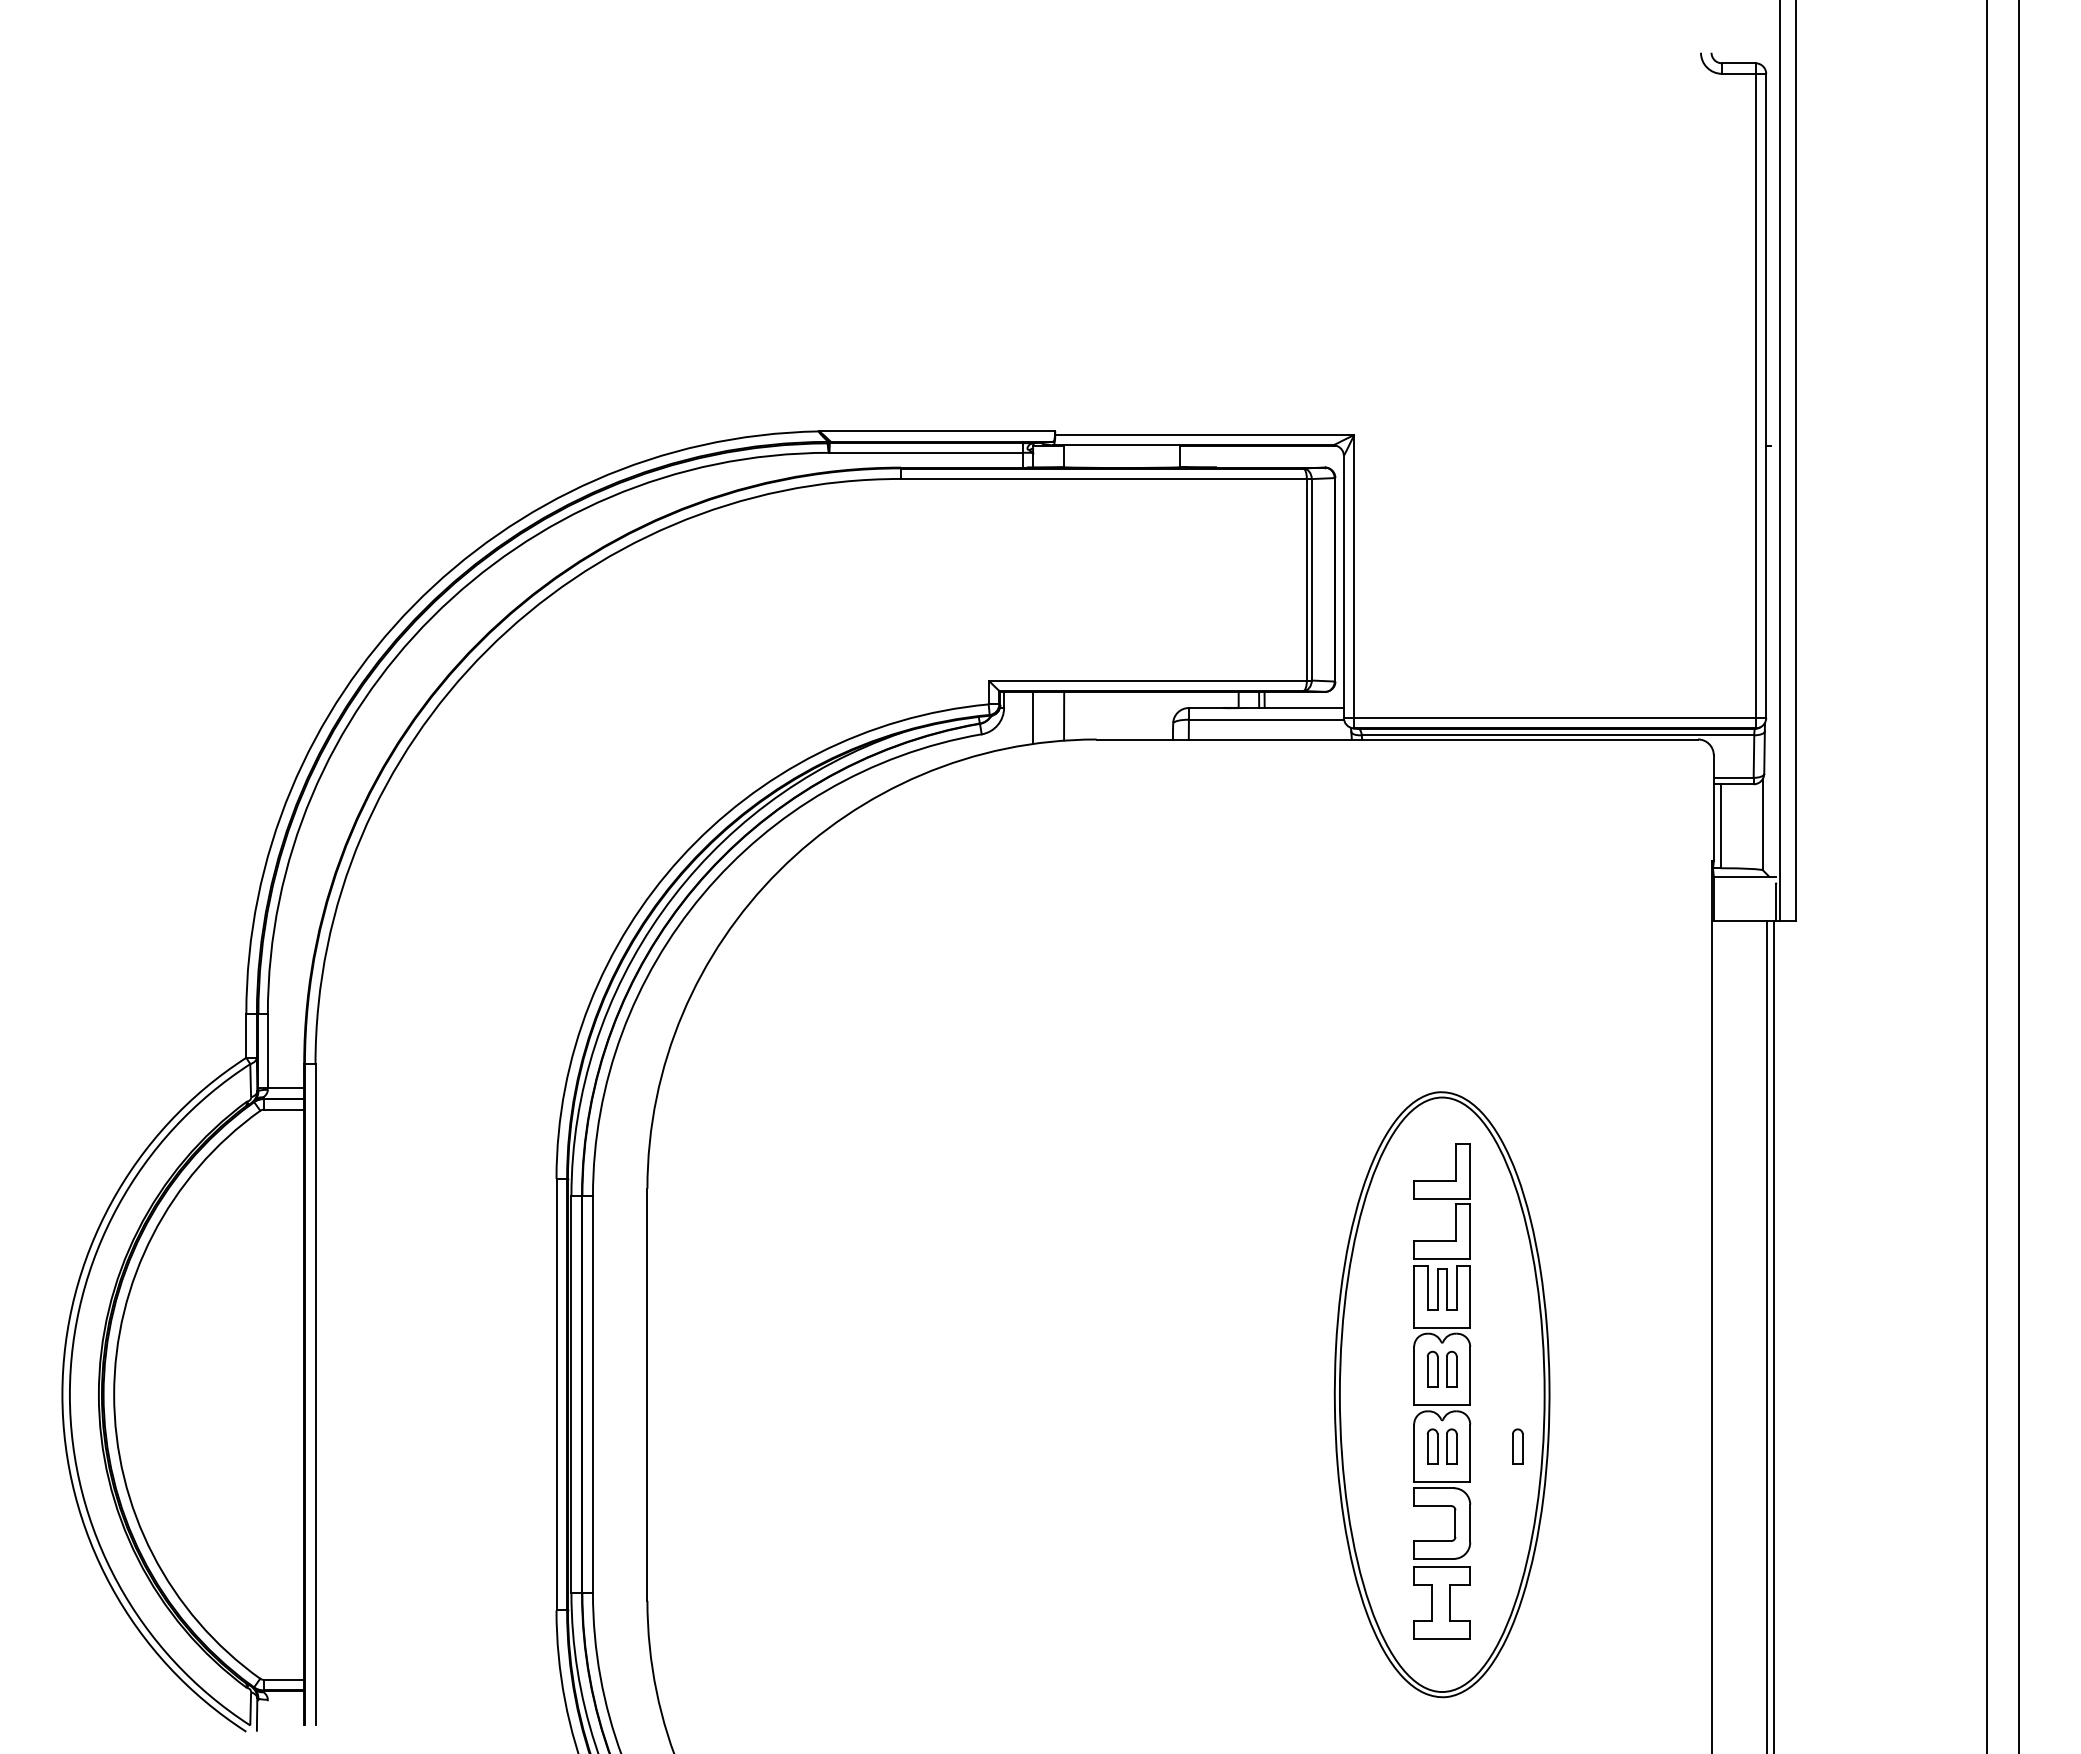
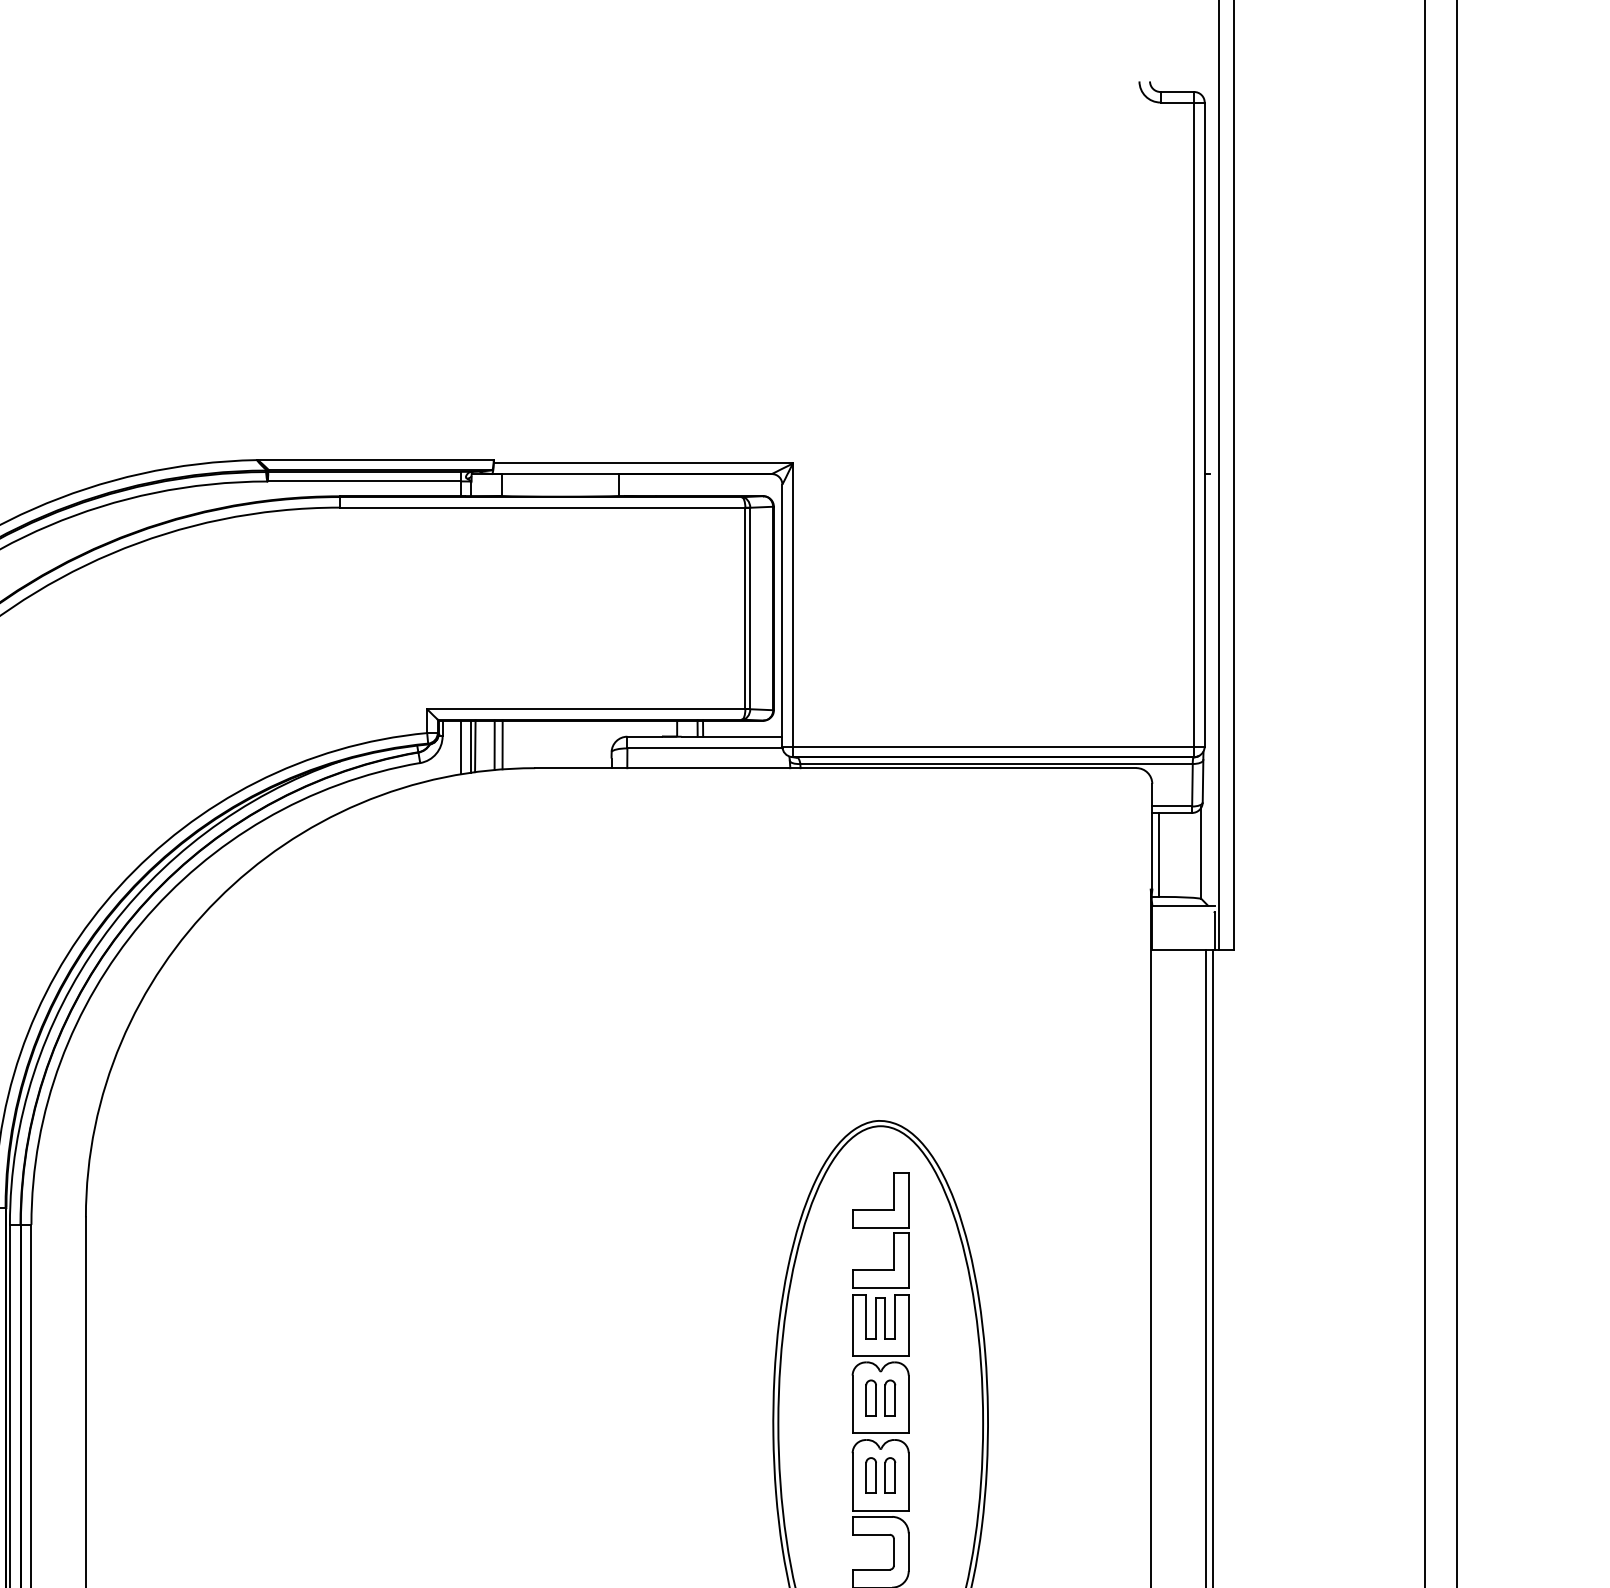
line: (1056, 716) -> (494, 745), added
line: (1036, 717) -> (474, 746), added
line: (1022, 718) -> (460, 747), added
part: (1517, 1446) -> (955, 1475), removed

